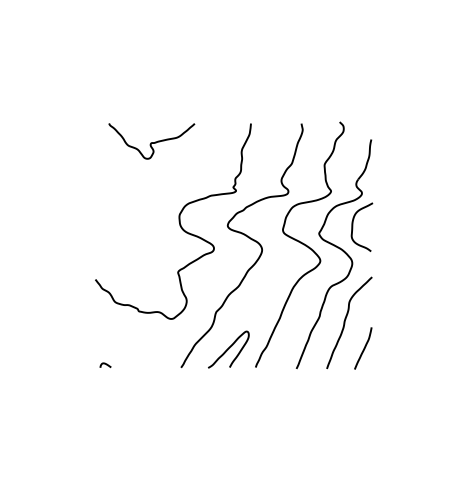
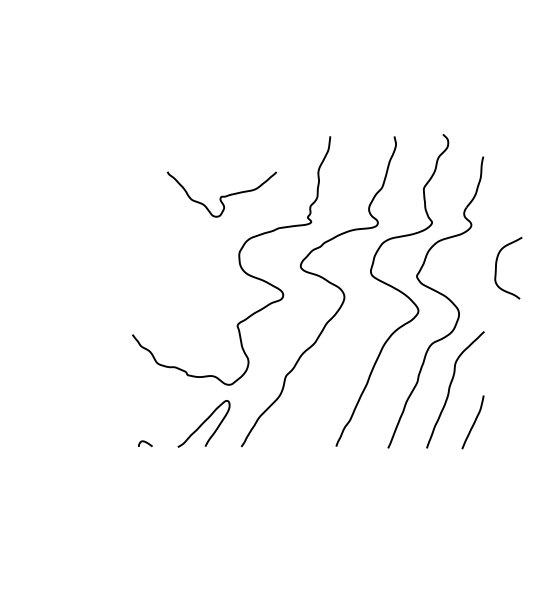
curve: (151, 142) -> (221, 196), moved
curve: (353, 226) -> (497, 267), moved
curve: (228, 349) -> (203, 423), moved

